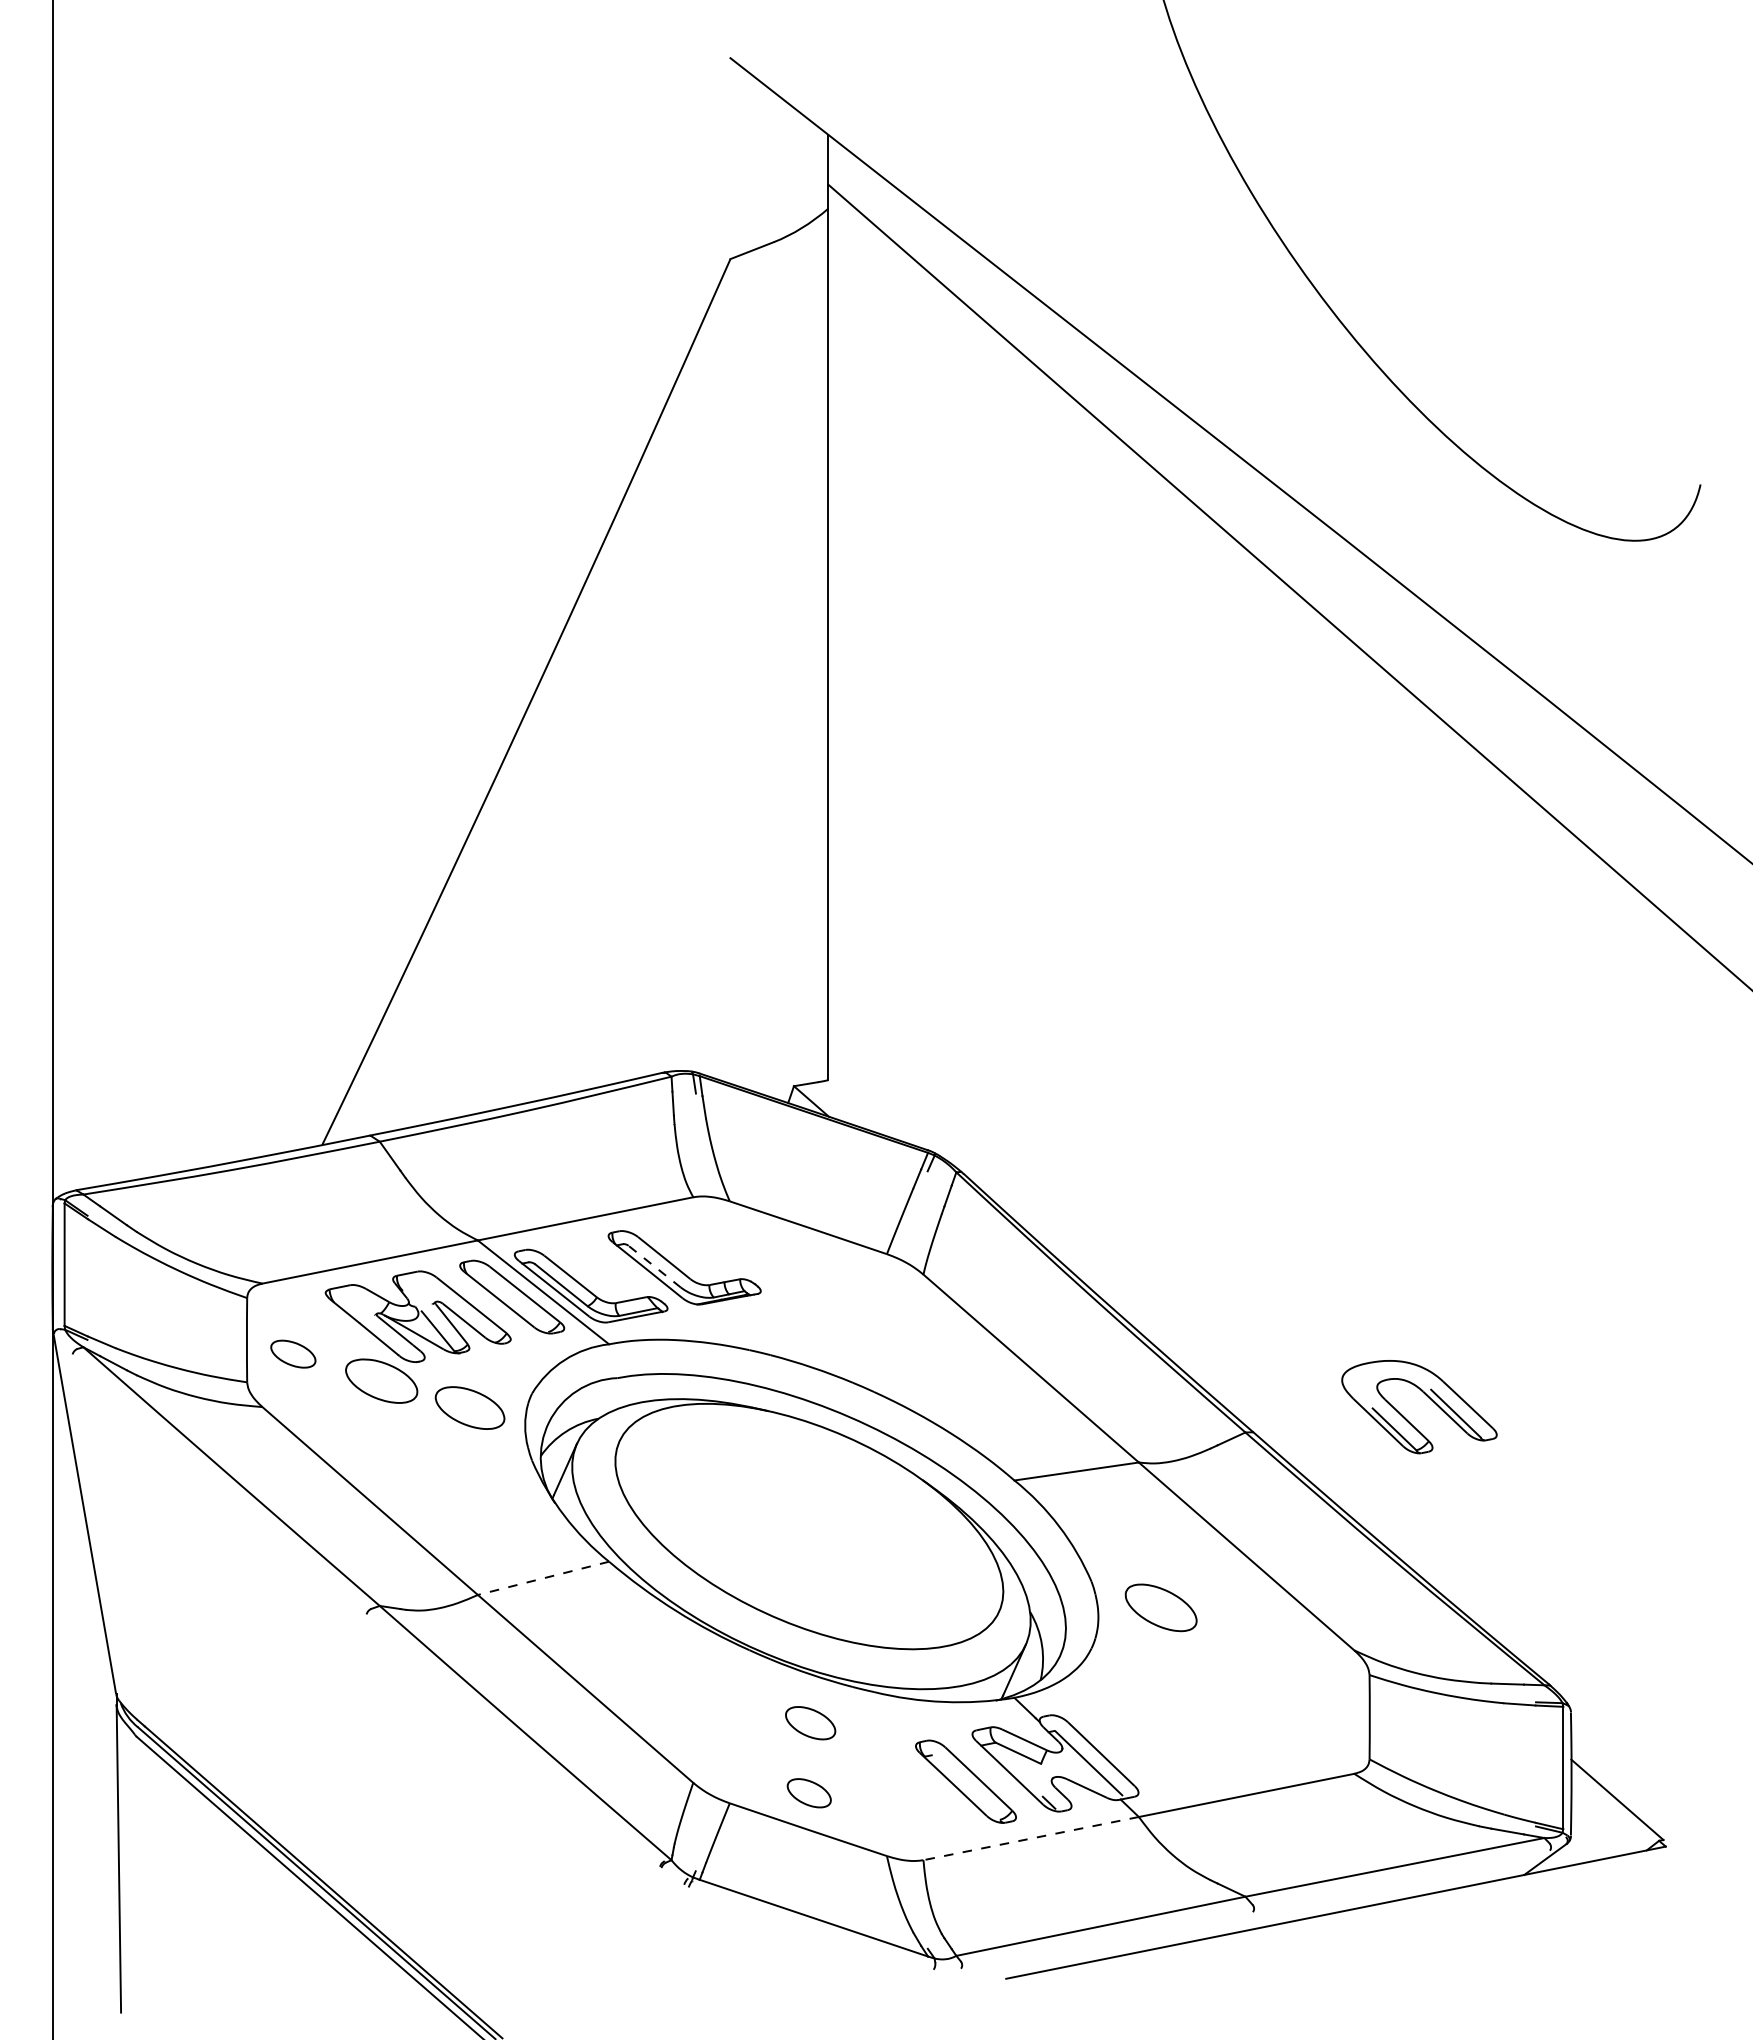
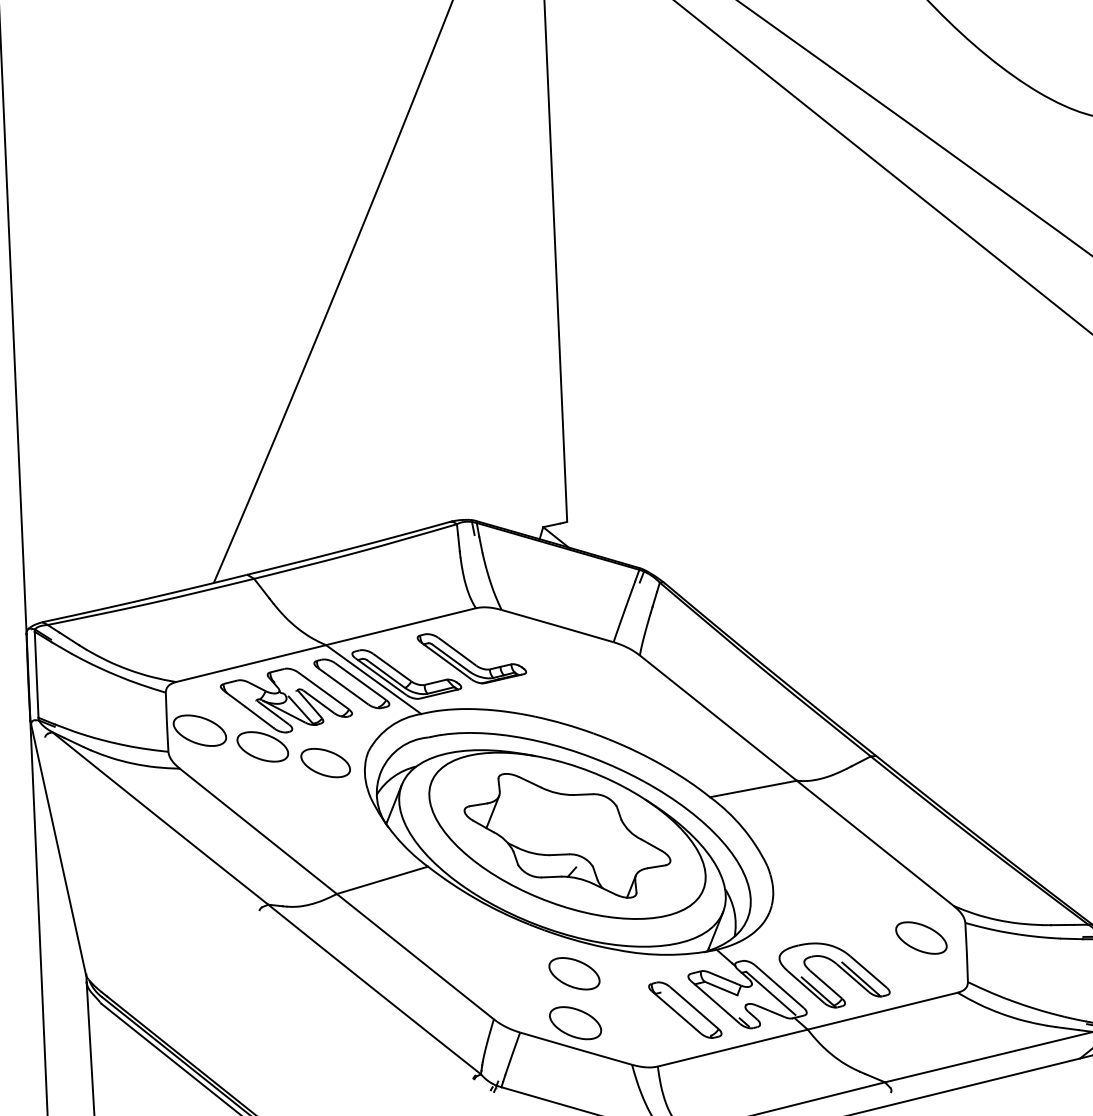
line: (654, 1266) -> (450, 658), dashed -> solid
part: (293, 1353) -> (200, 730), size x1.67
part: (1427, 1397) -> (839, 968), moved
part: (808, 1526) -> (566, 835), added
line: (543, 1578) -> (382, 880), dashed -> solid
part: (1160, 1607) -> (920, 937), moved
part: (810, 1723) -> (574, 974), size x1.43
part: (809, 1792) -> (575, 1022), size x1.67
line: (1031, 1838) -> (733, 1048), dashed -> solid

